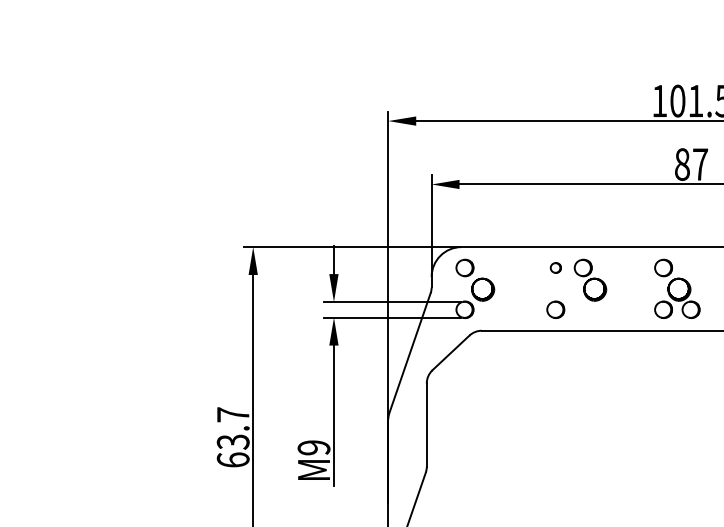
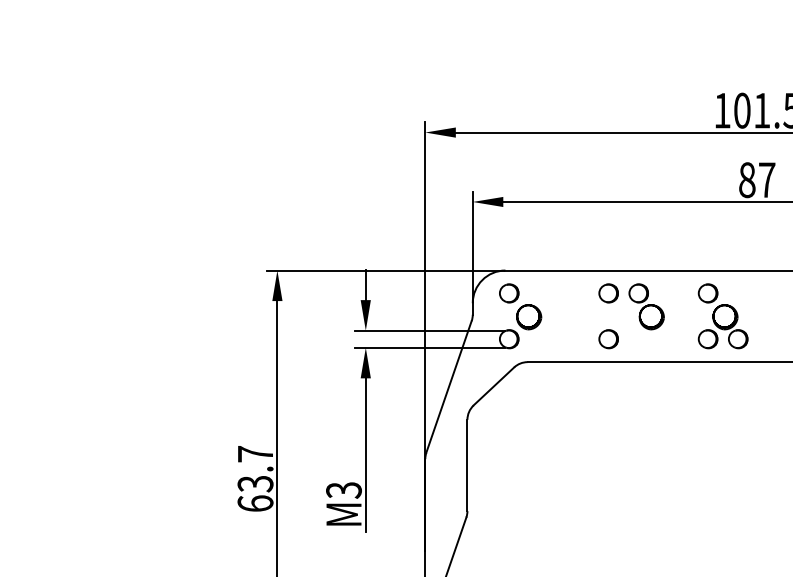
part: (555, 267) -> (608, 292), size x1.67
part: (677, 288) -> (723, 315), moved
text: (313, 447) -> (343, 489), M9 -> M3

